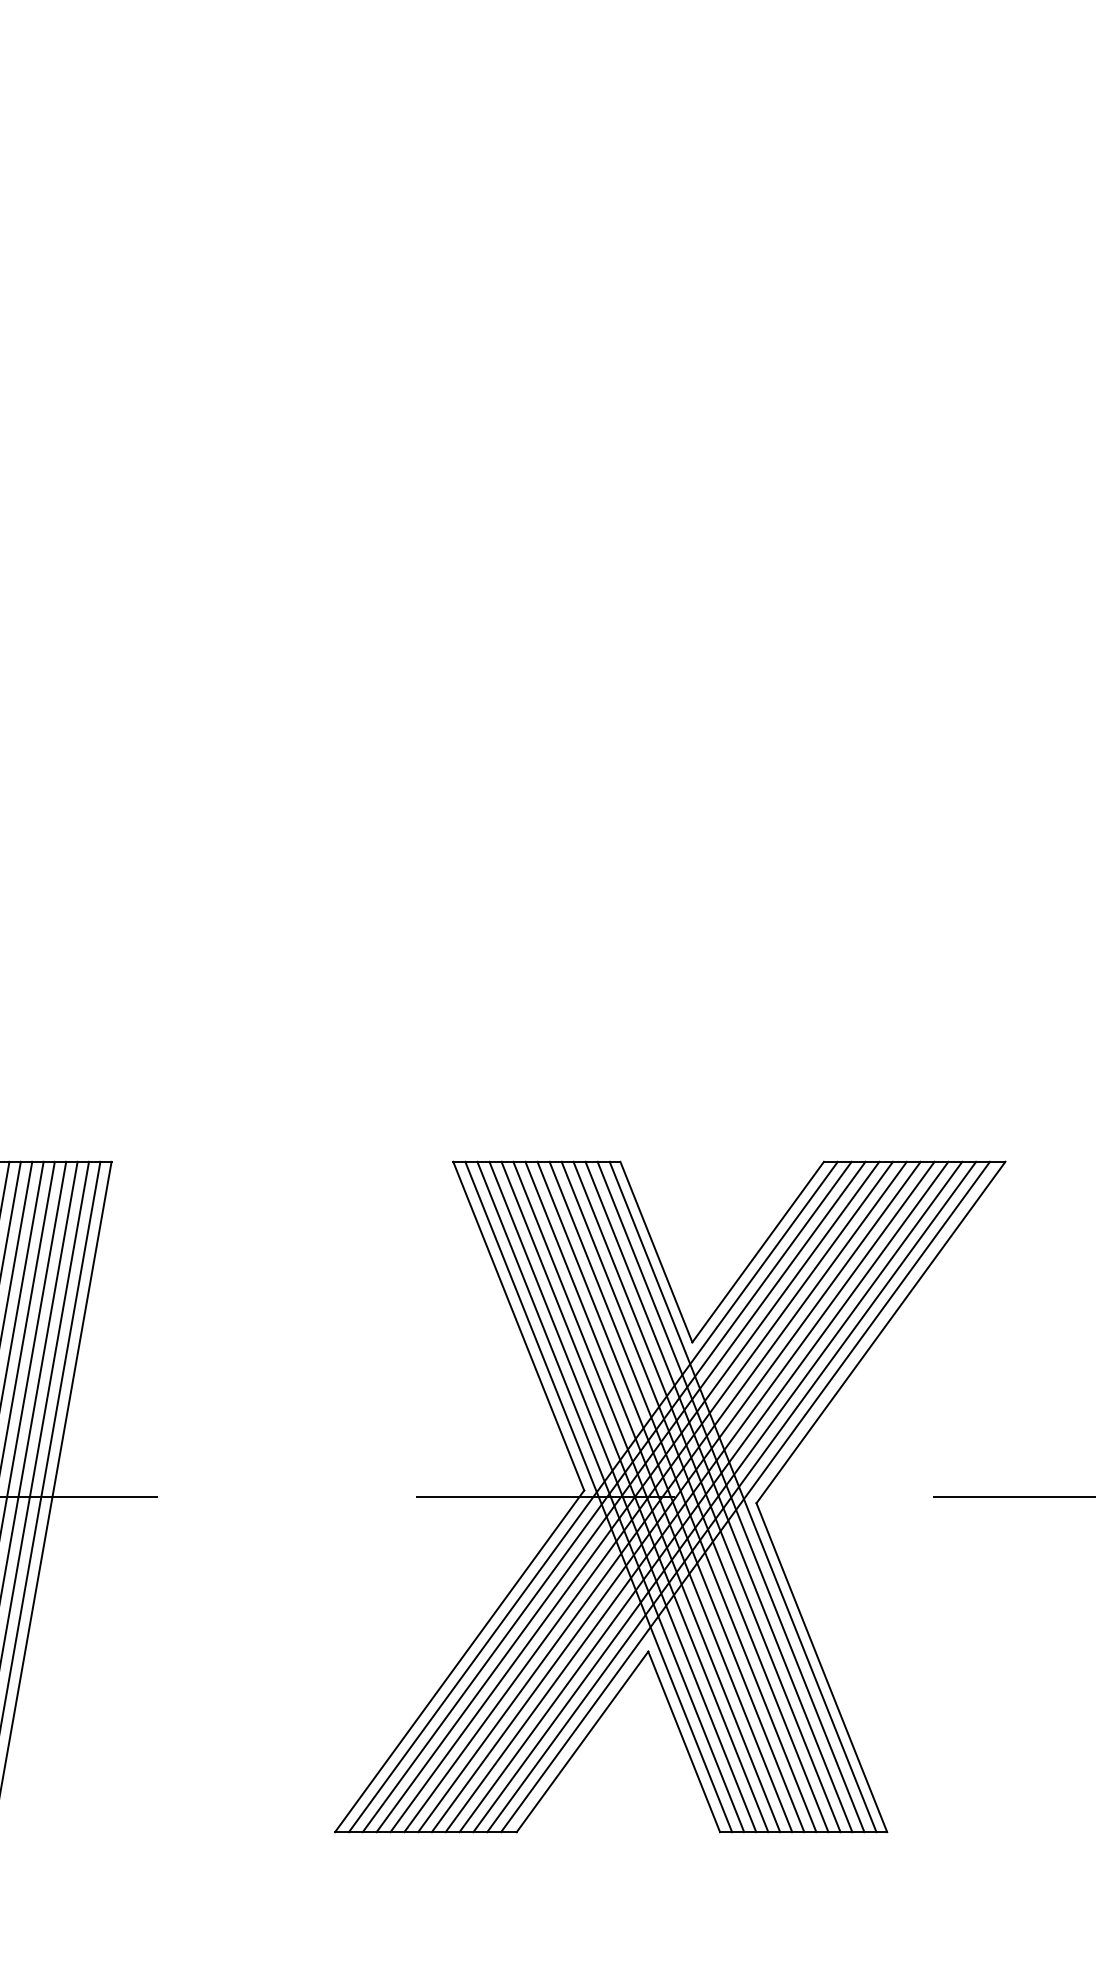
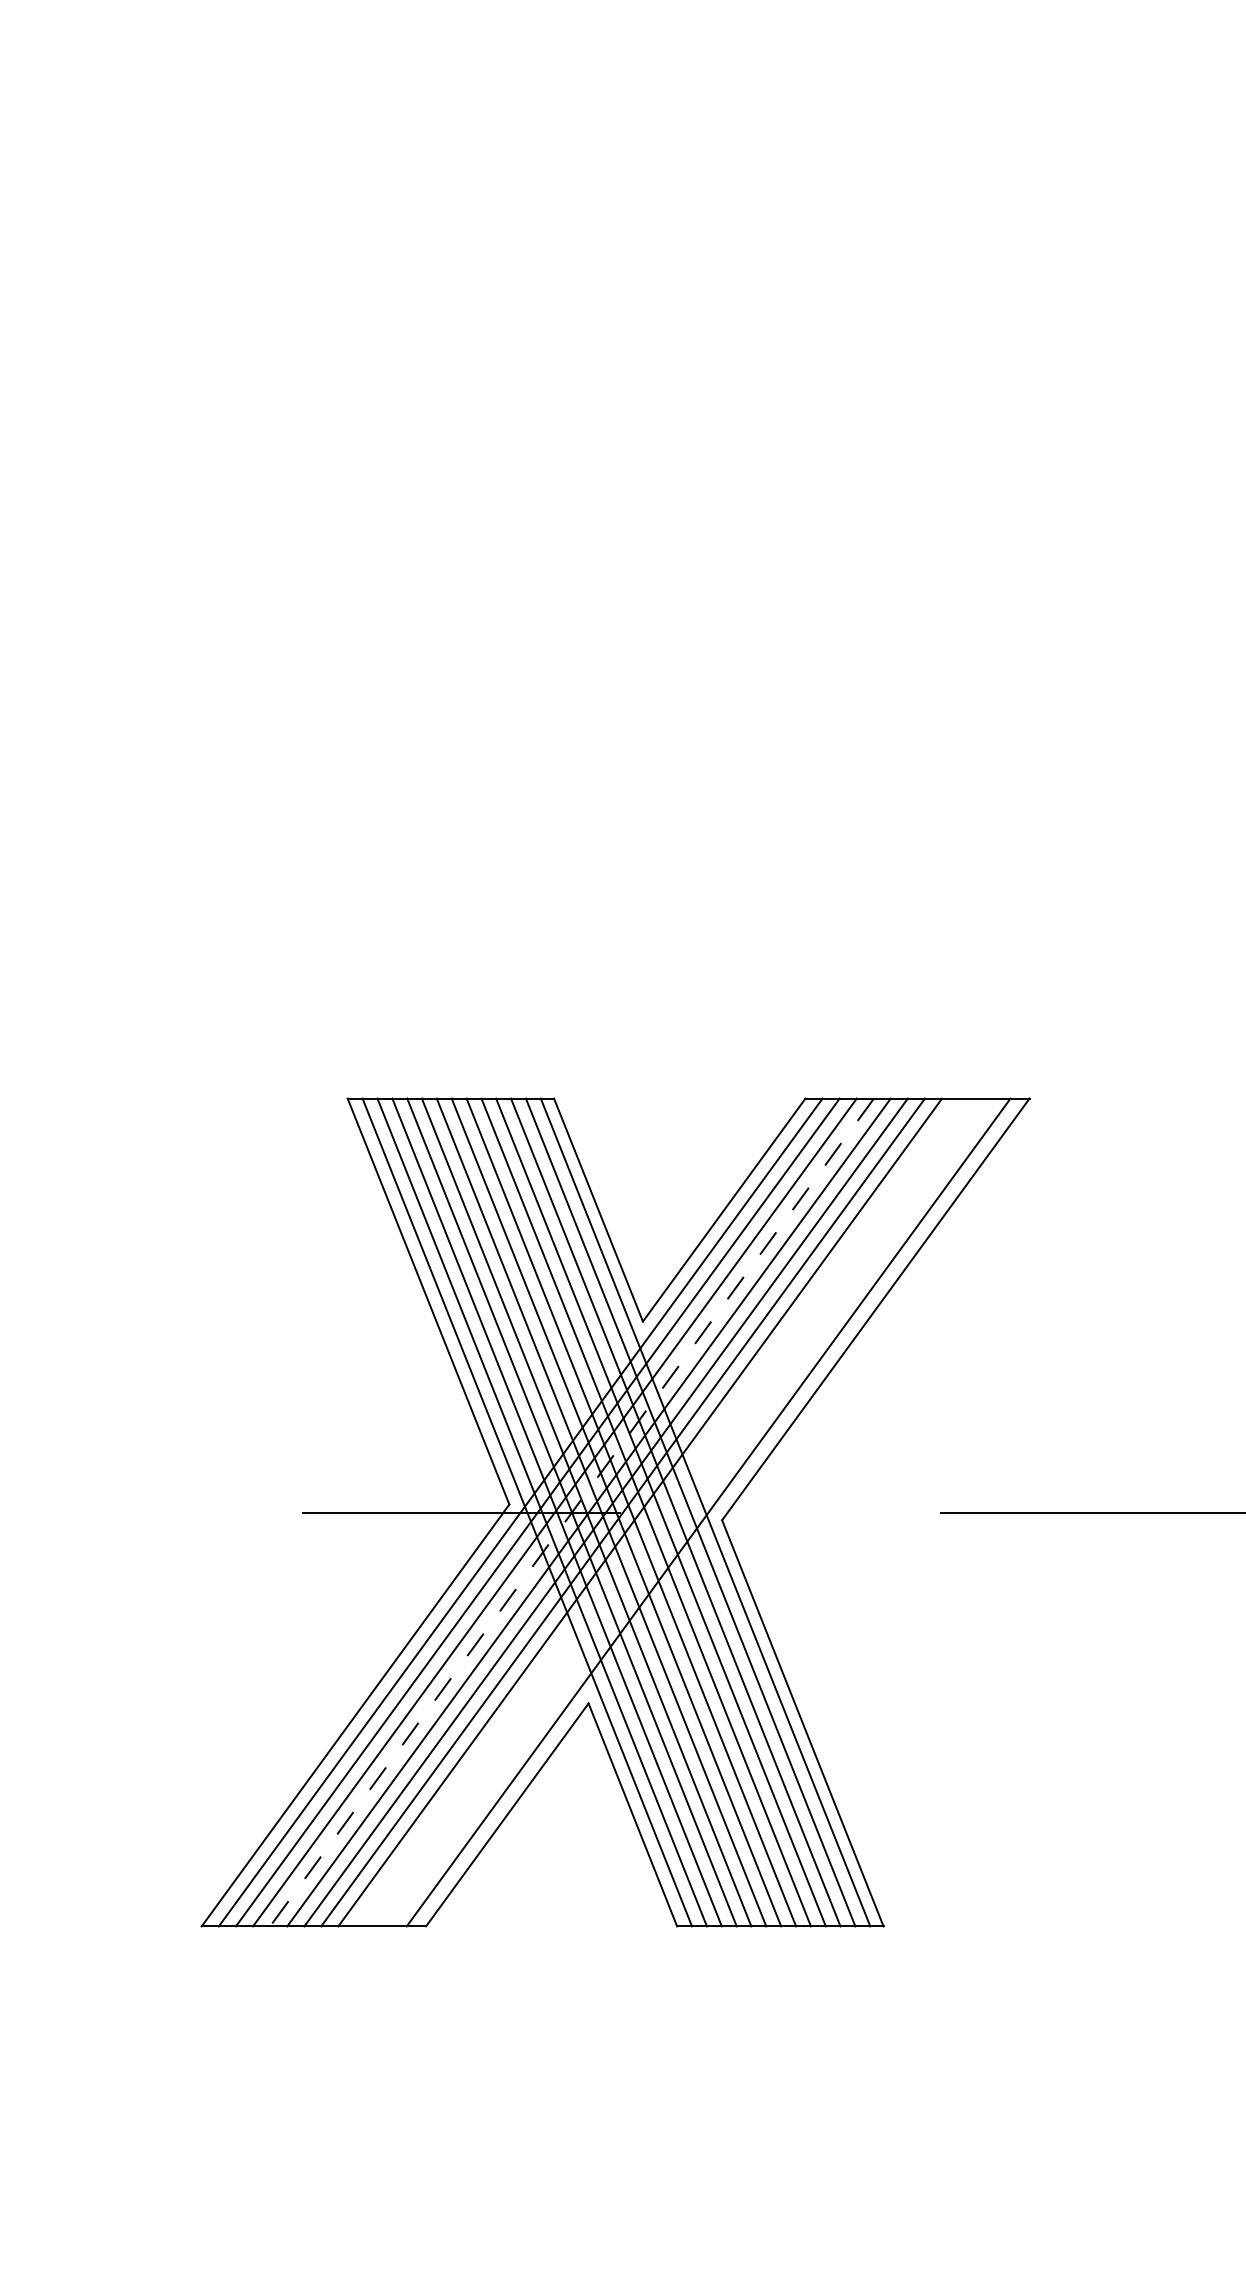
line: (634, 1496) -> (571, 1511), solid -> dashed
line: (703, 1496) -> (656, 1511), removed
line: (717, 1496) -> (673, 1511), removed
line: (731, 1496) -> (691, 1511), removed

